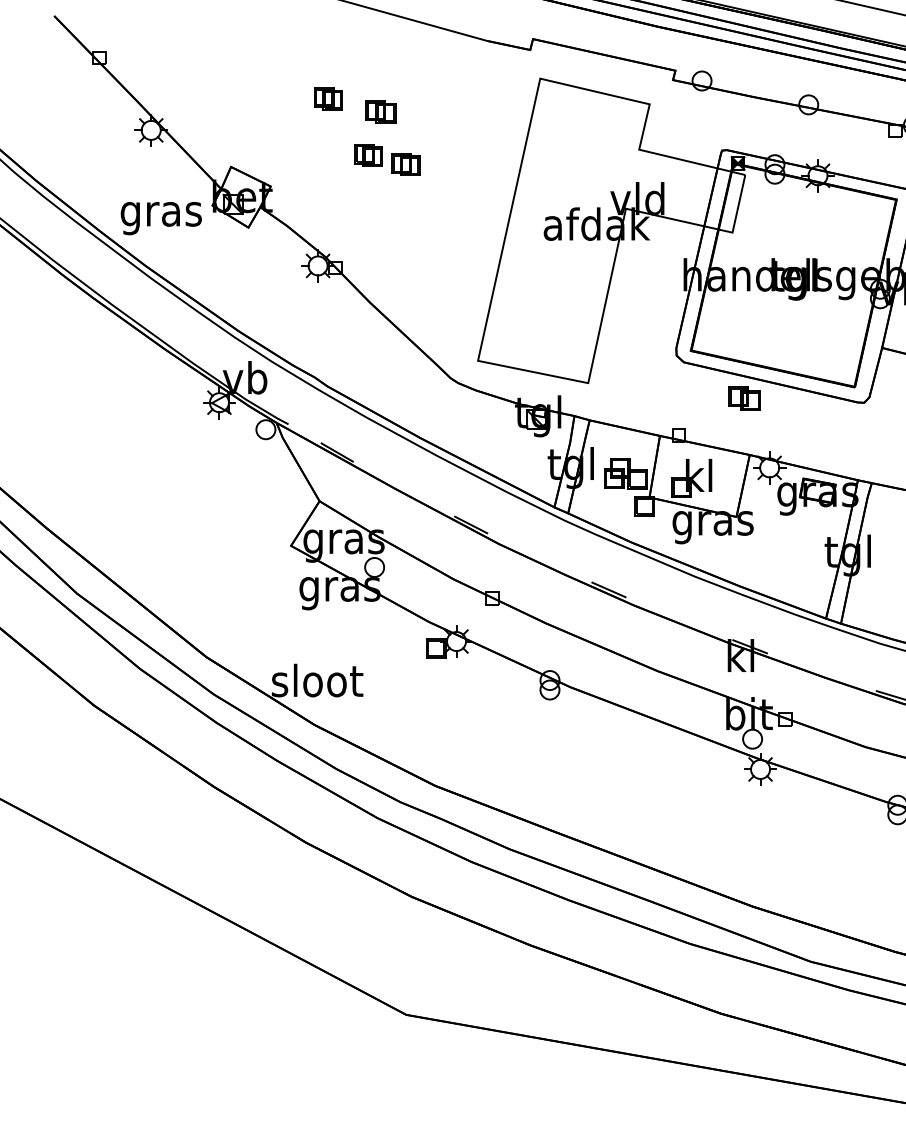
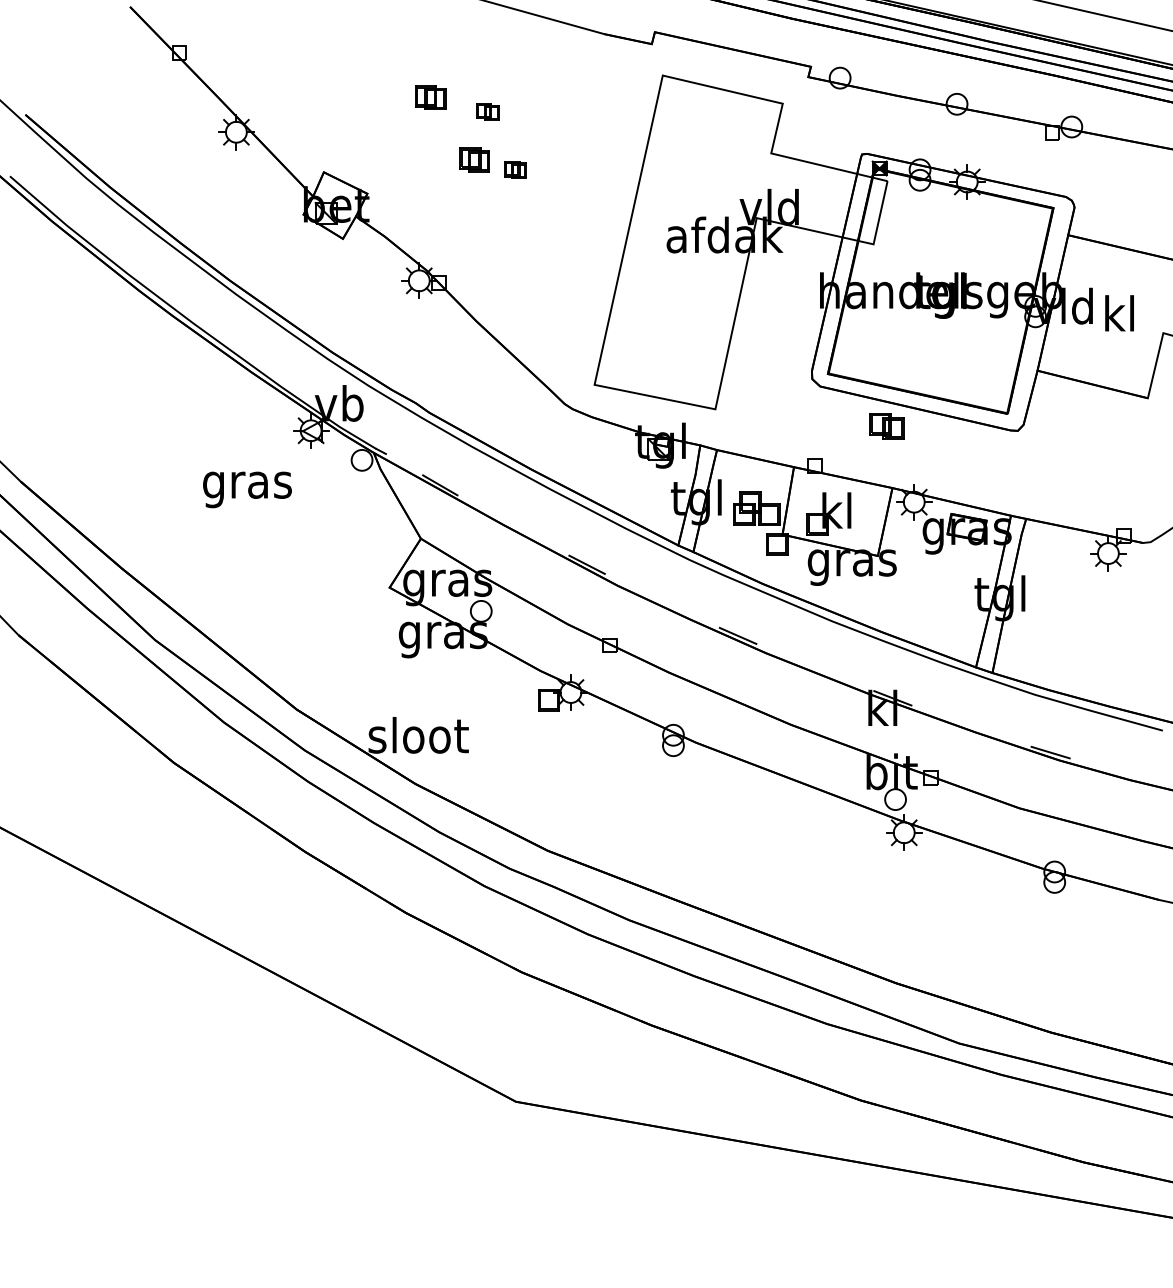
part: (380, 111) -> (487, 111), size x0.7
part: (405, 164) -> (515, 169), size x0.7
text: (161, 218) -> (247, 489), moved

